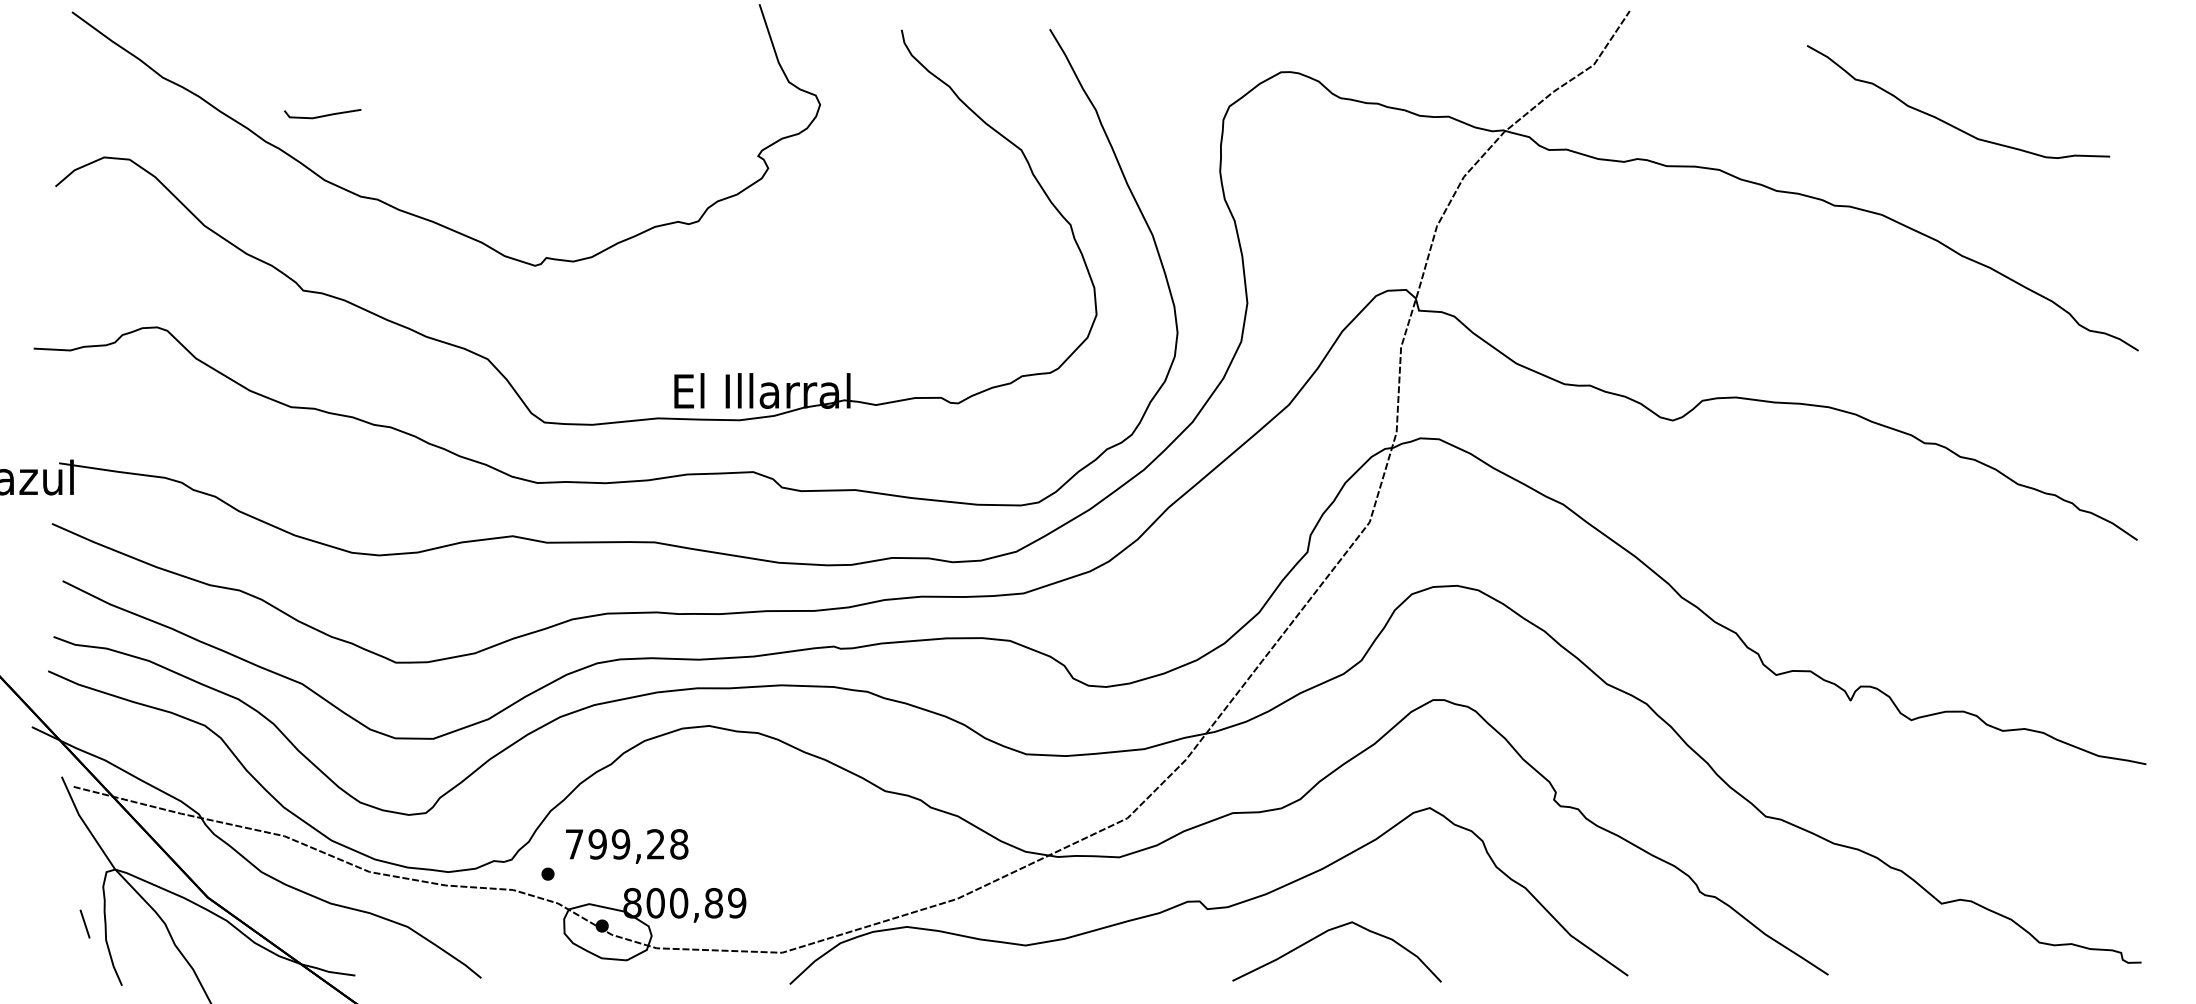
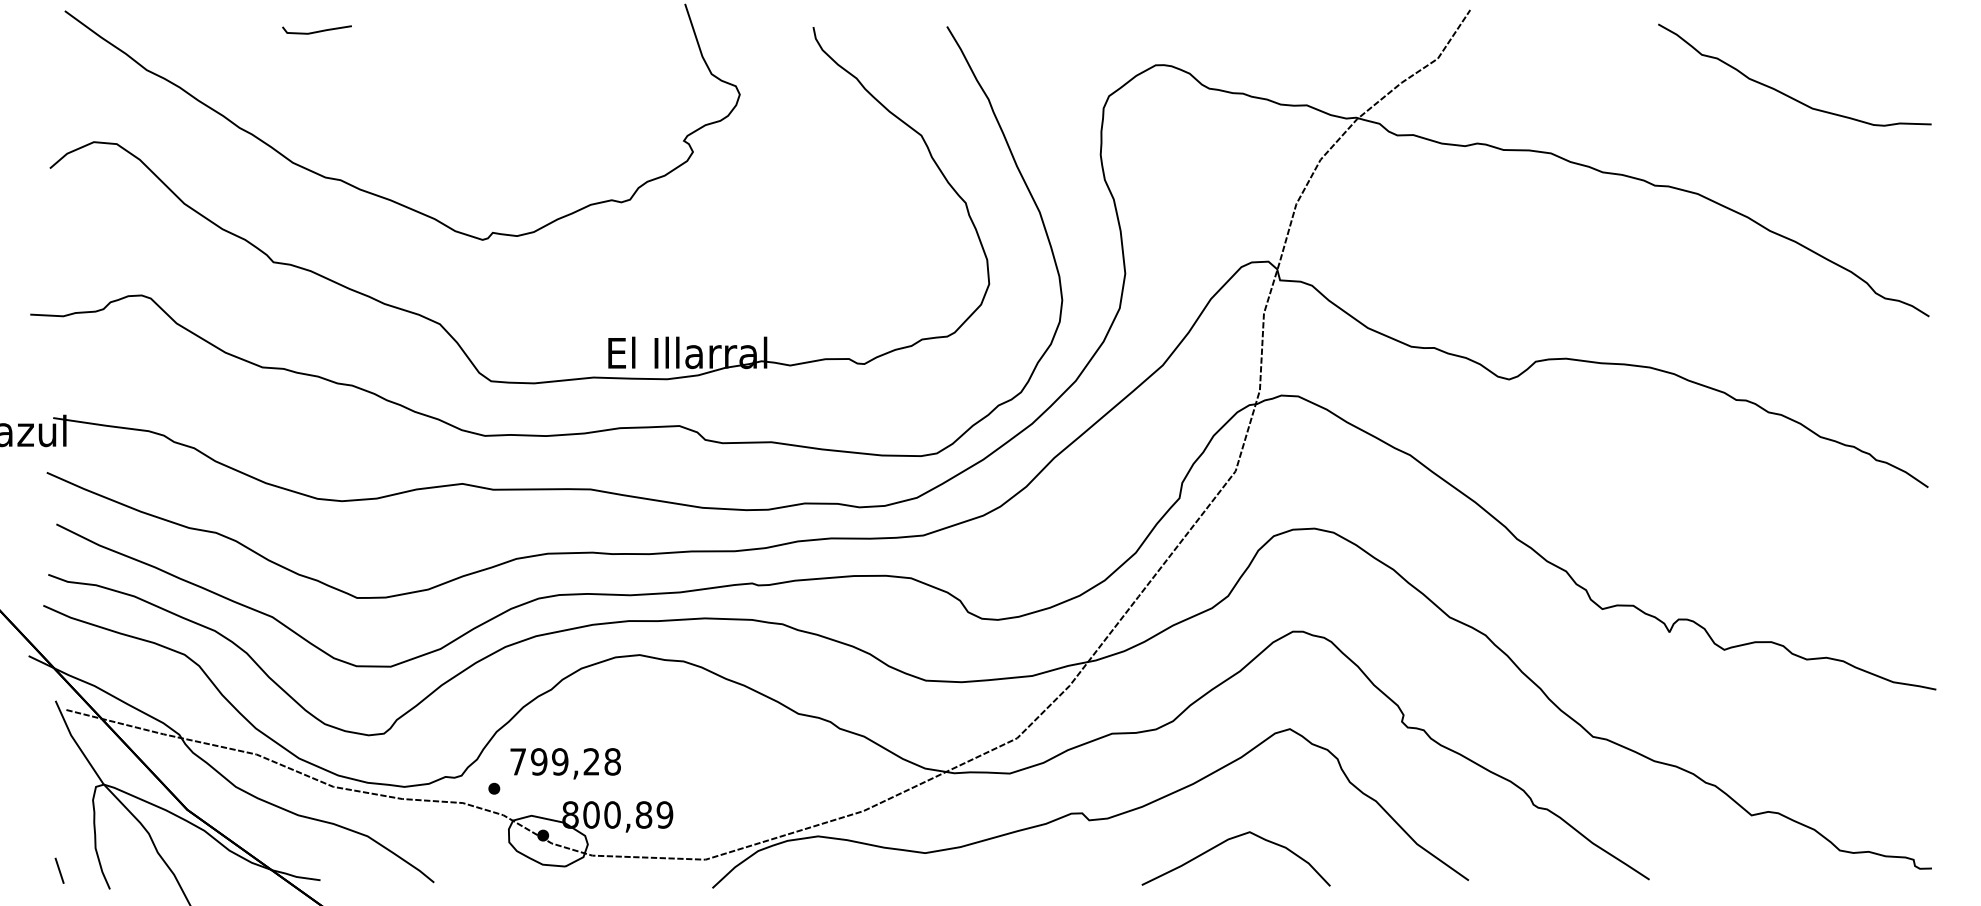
line: (322, 115) -> (316, 31), moved
curve: (1948, 122) -> (1785, 93), moved
line: (84, 923) -> (59, 870), moved
curve: (1325, 933) -> (1225, 842), moved

